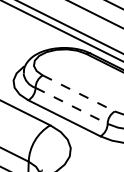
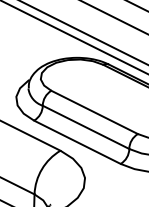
line: (79, 93) -> (95, 112), dashed -> solid
line: (71, 105) -> (86, 127), dashed -> solid

